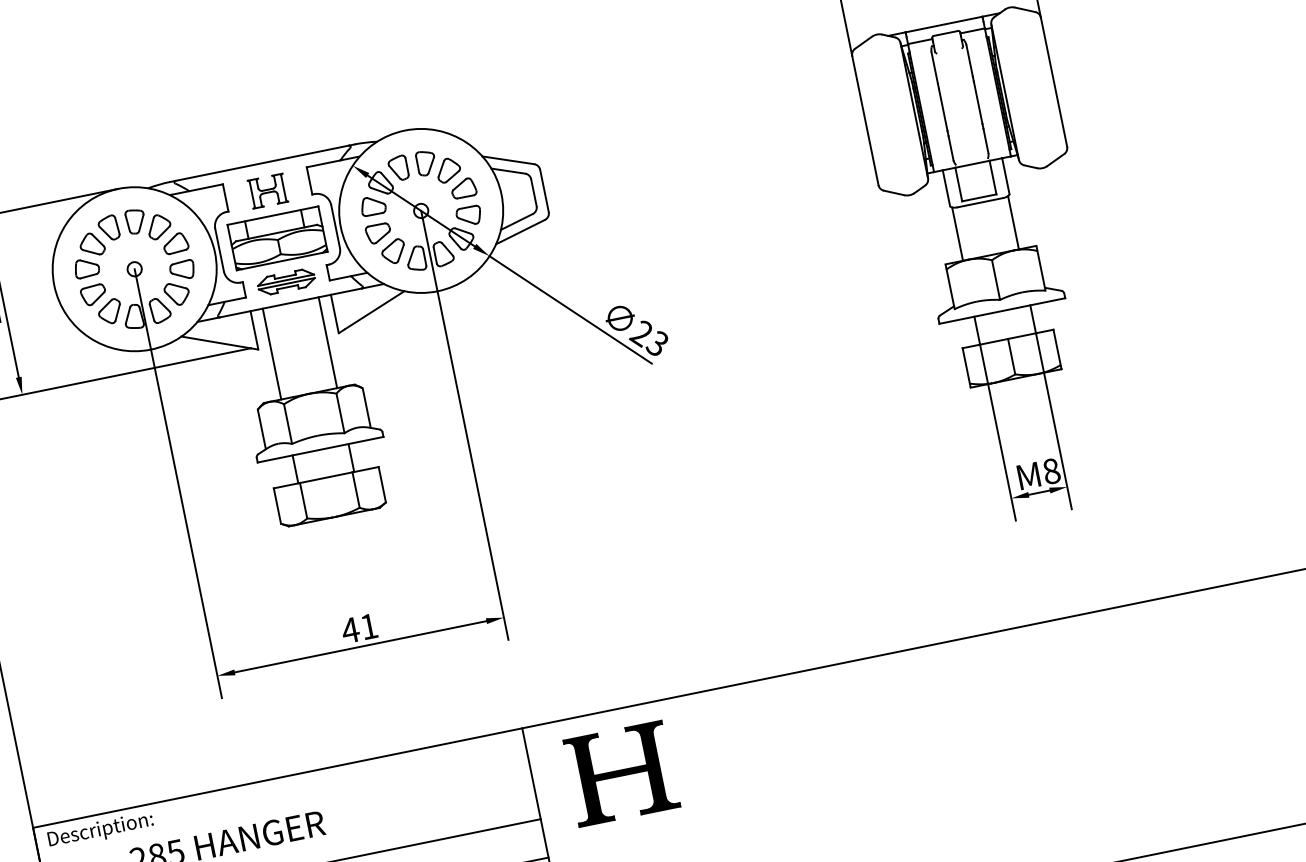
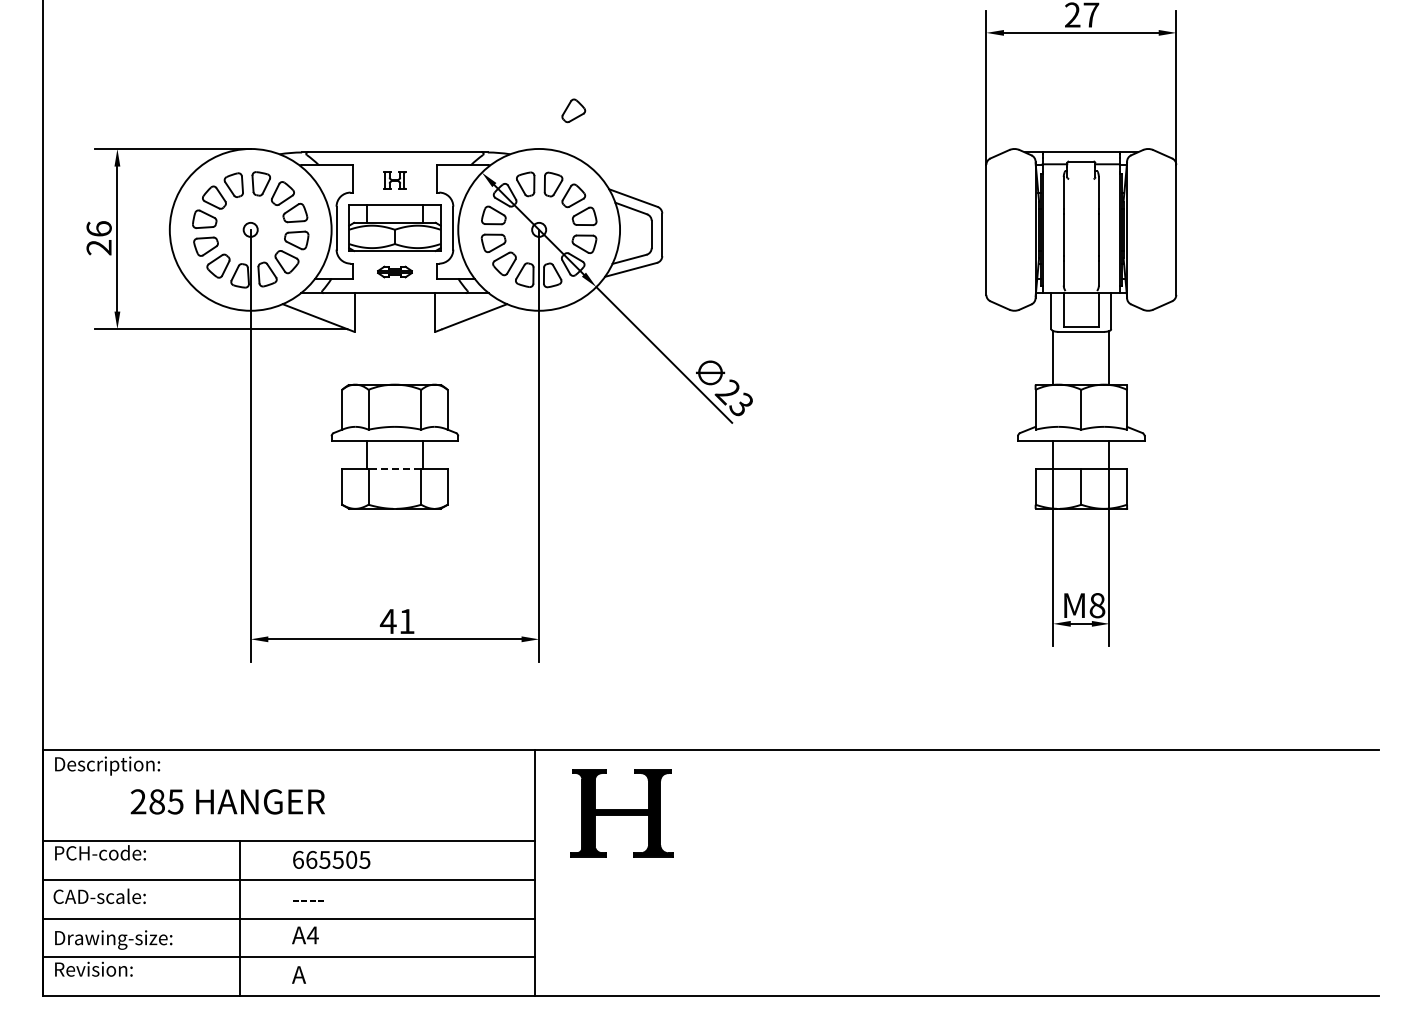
part: (431, 85) -> (573, 110), added
part: (267, 191) -> (394, 180), size x0.6
part: (285, 281) -> (394, 271), size x0.6
line: (328, 342) -> (423, 338), removed
line: (271, 353) -> (366, 338), removed
line: (325, 478) -> (394, 469), solid -> dashed

